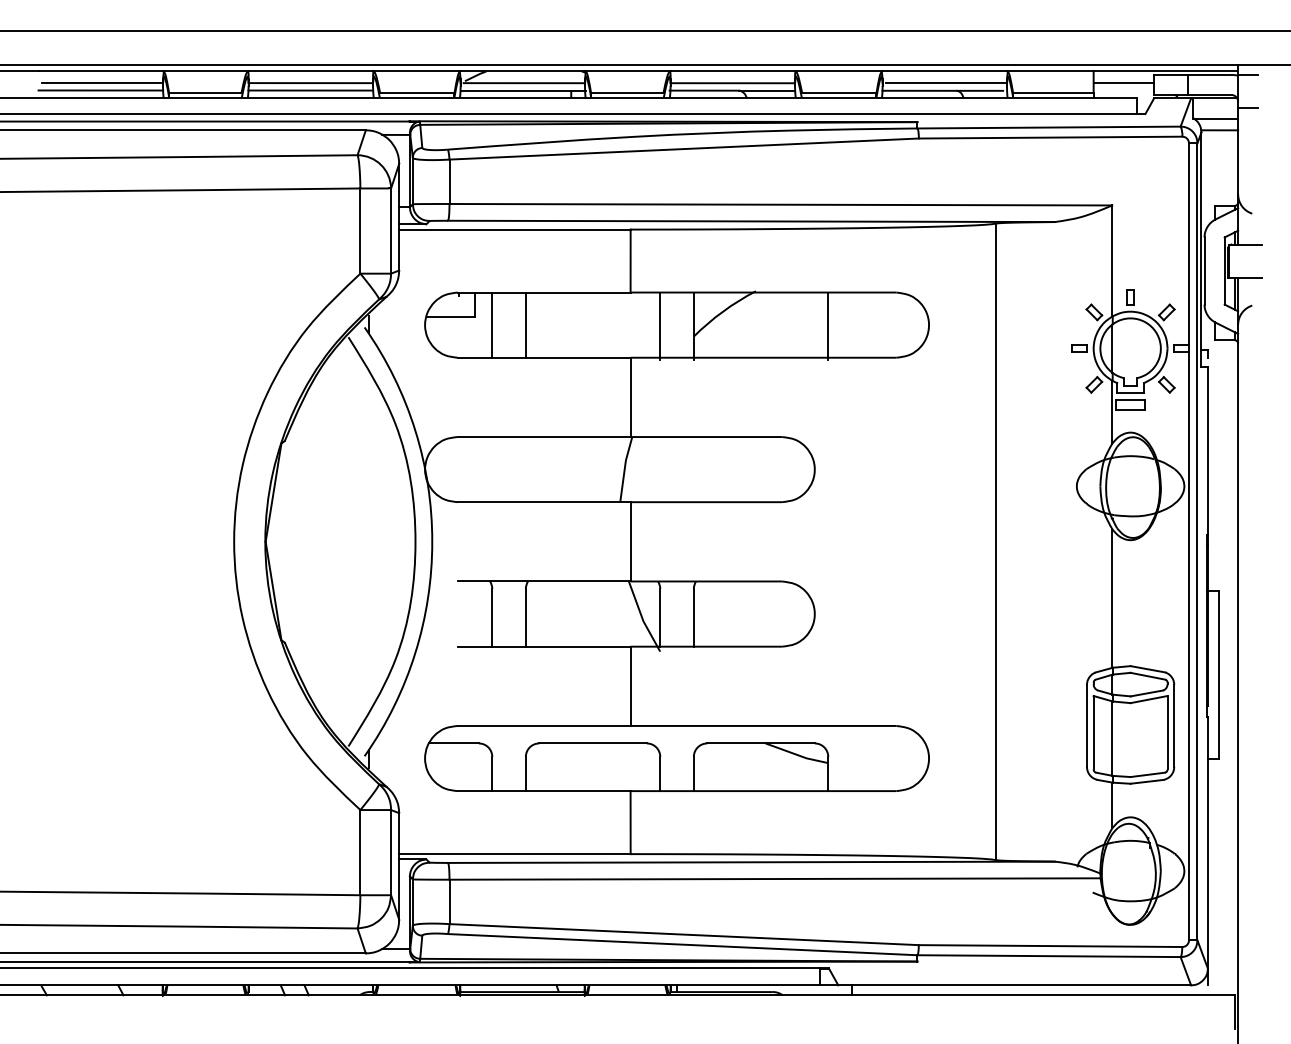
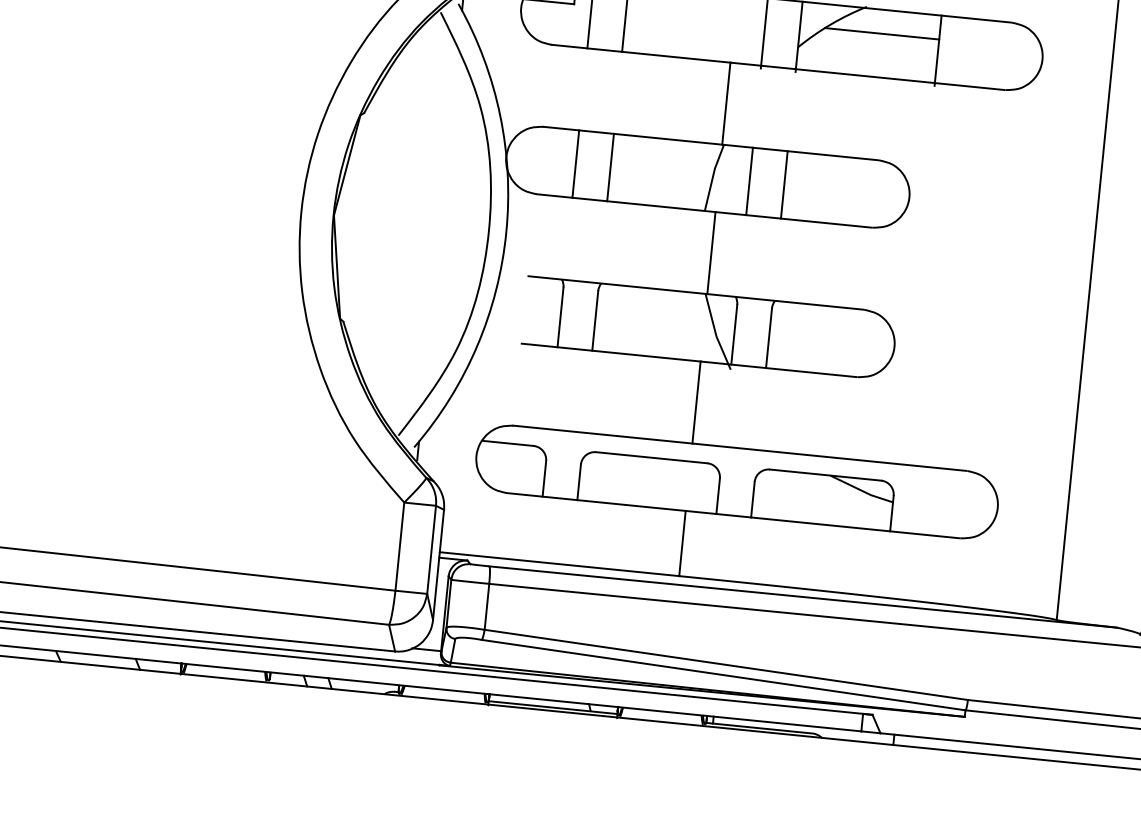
line: (772, 315) -> (881, 33), added
line: (492, 469) -> (576, 164), added
line: (525, 469) -> (610, 167), added
line: (660, 469) -> (749, 181), added
line: (693, 469) -> (783, 184), added

